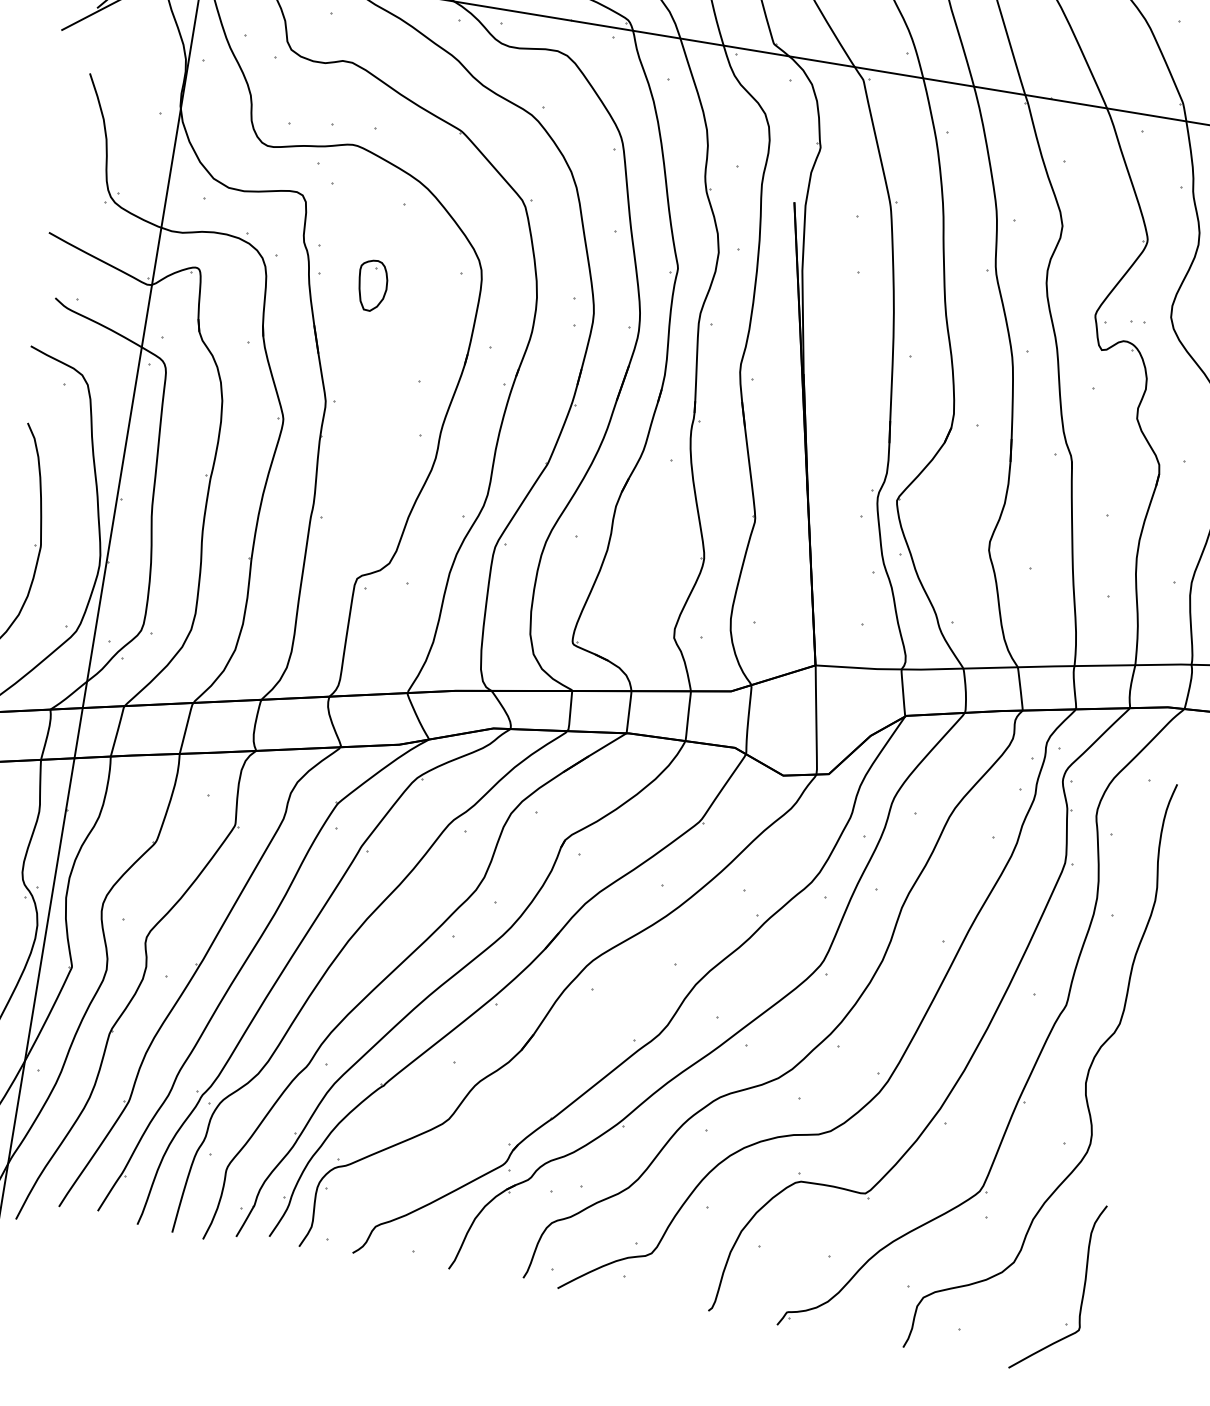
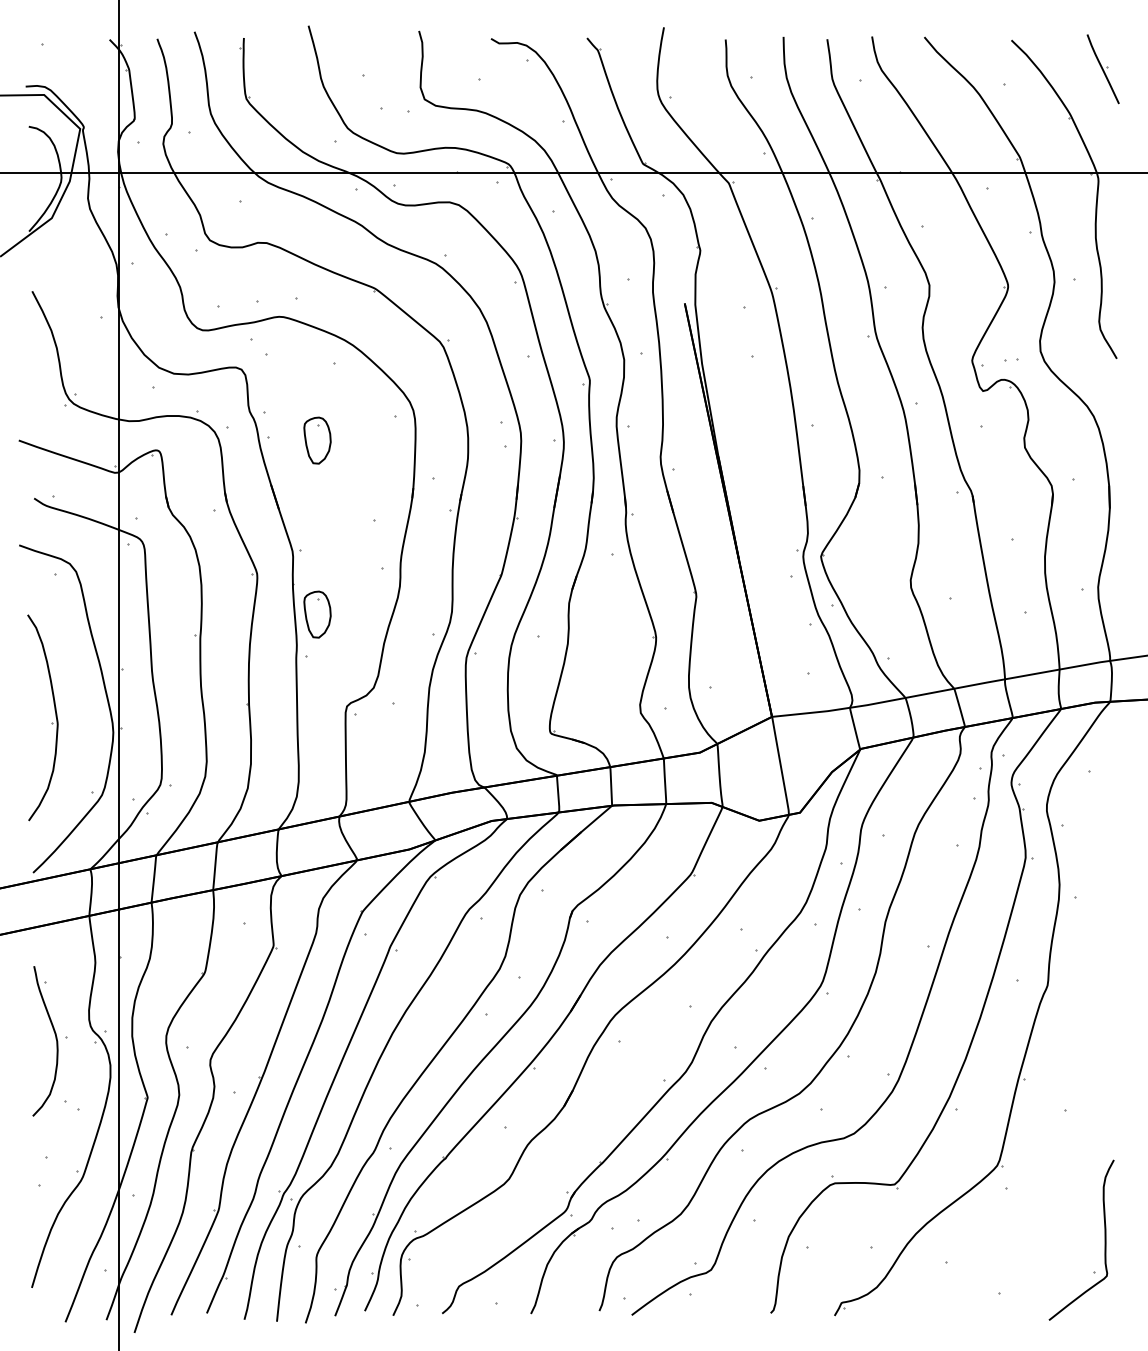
part: (341, 473) -> (317, 614), added
curve: (1084, 1082) -> (1075, 1052), removed

